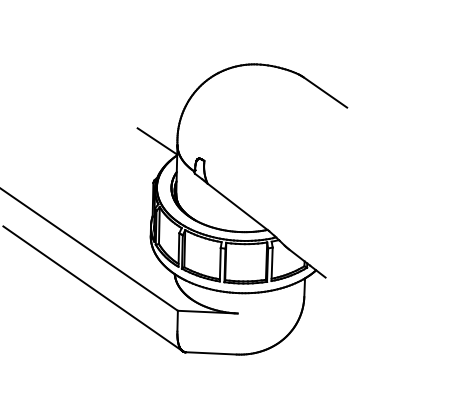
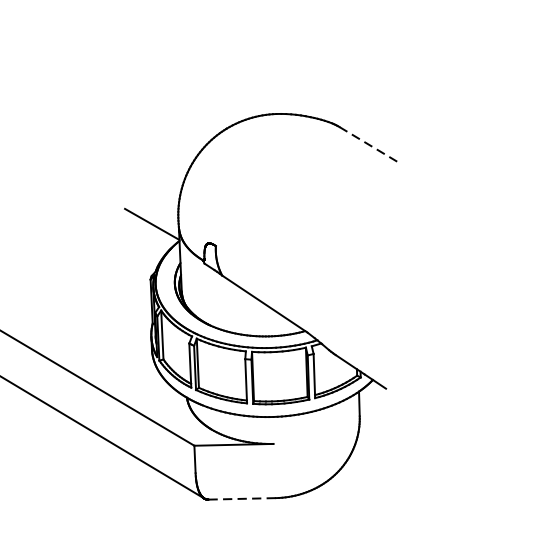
line: (325, 92) -> (369, 144), solid -> dashed
line: (211, 353) -> (242, 498), solid -> dashed

